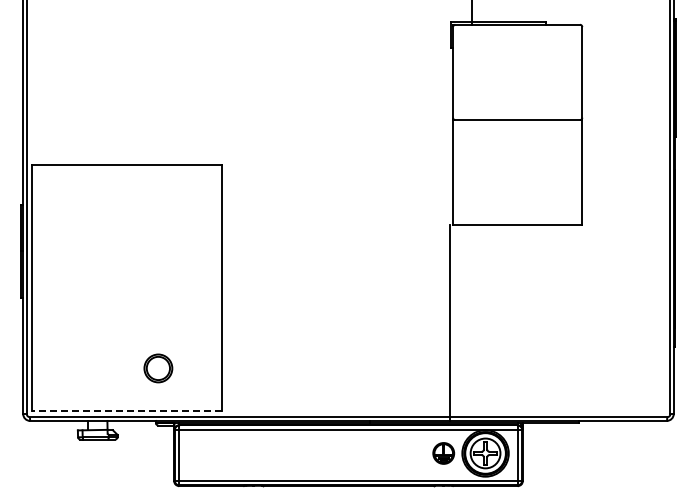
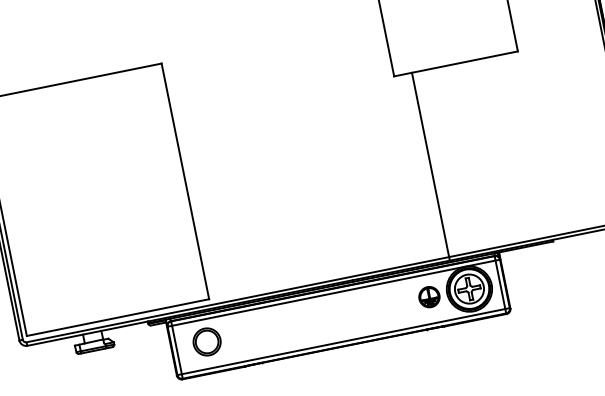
line: (449, 322) -> (430, 166), moved
part: (158, 368) -> (207, 341), moved
line: (126, 410) -> (117, 317), dashed -> solid

